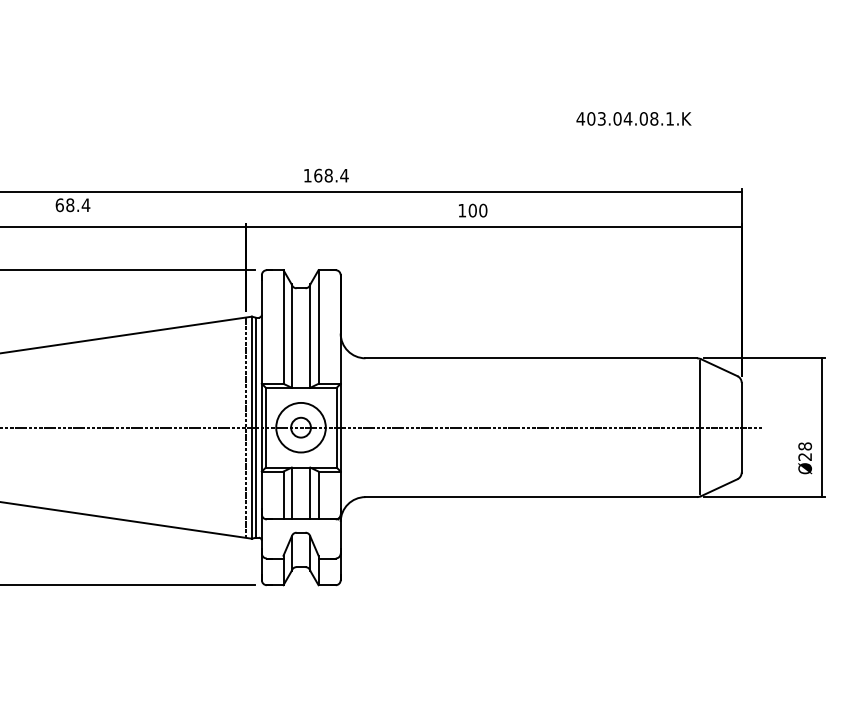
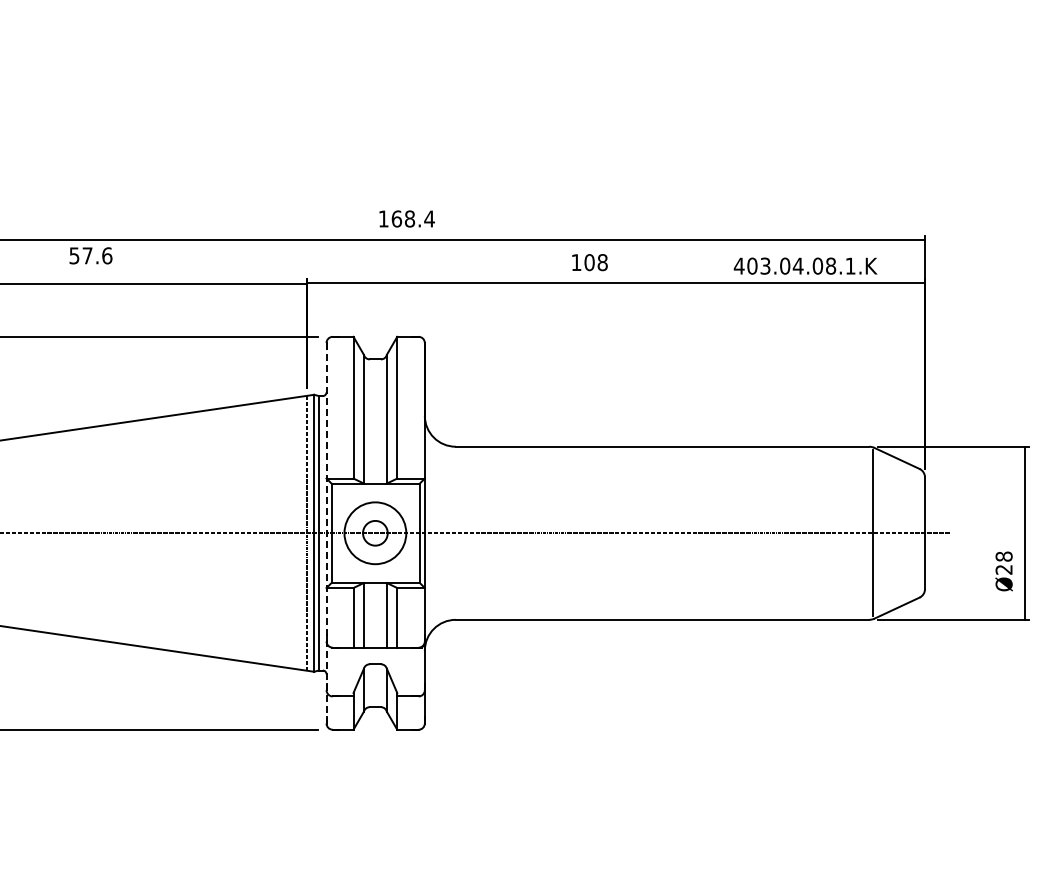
text: (633, 118) -> (805, 265), moved
text: (72, 204) -> (90, 255), 68.4 -> 57.6
text: (483, 210) -> (602, 262), 100 -> 108
line: (261, 427) -> (326, 533), solid -> dashed

